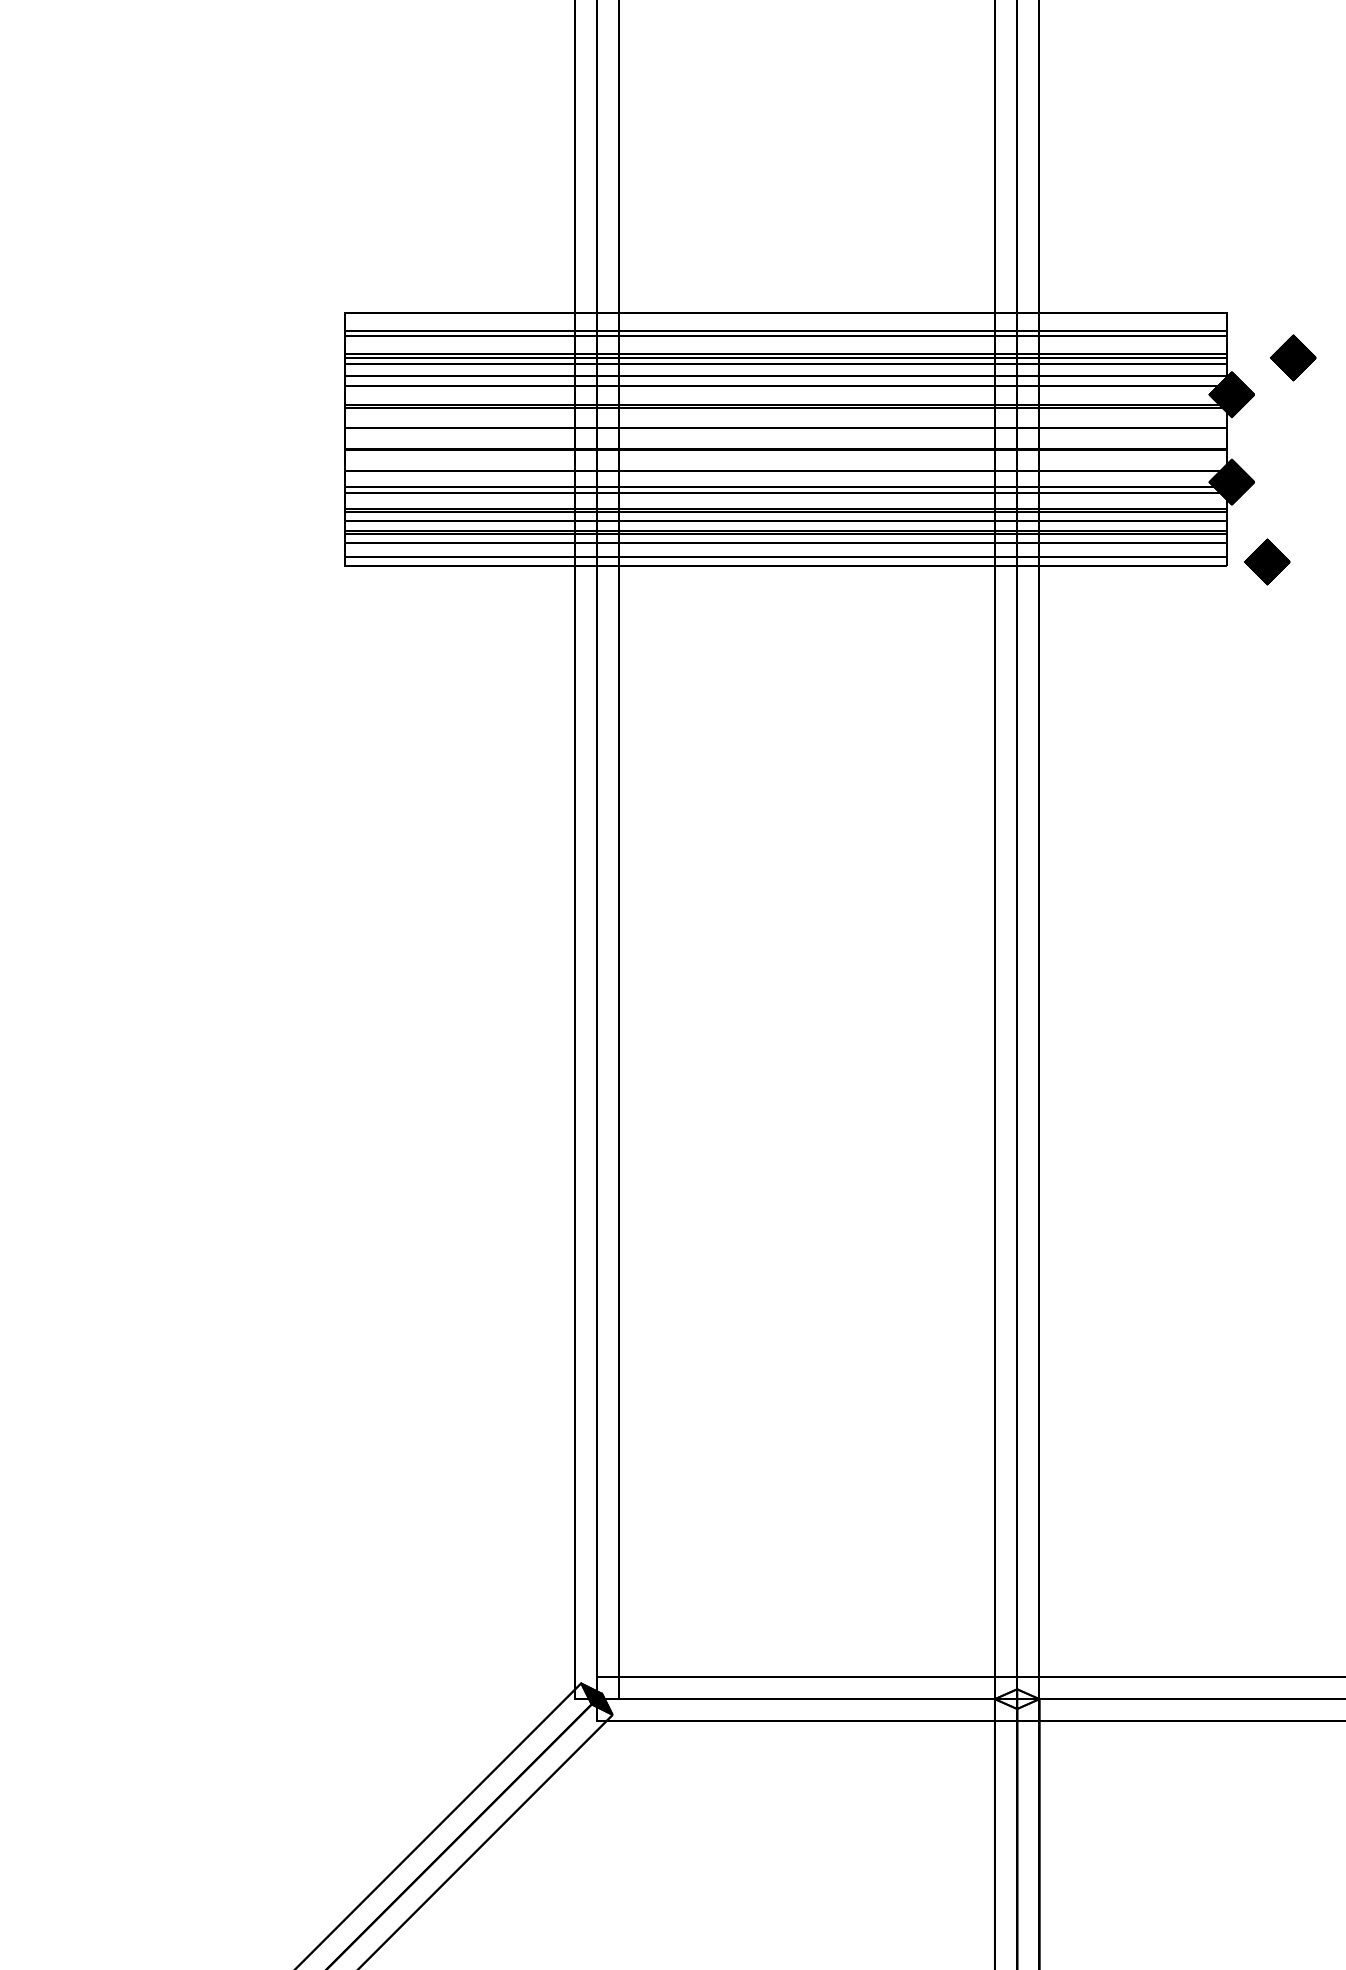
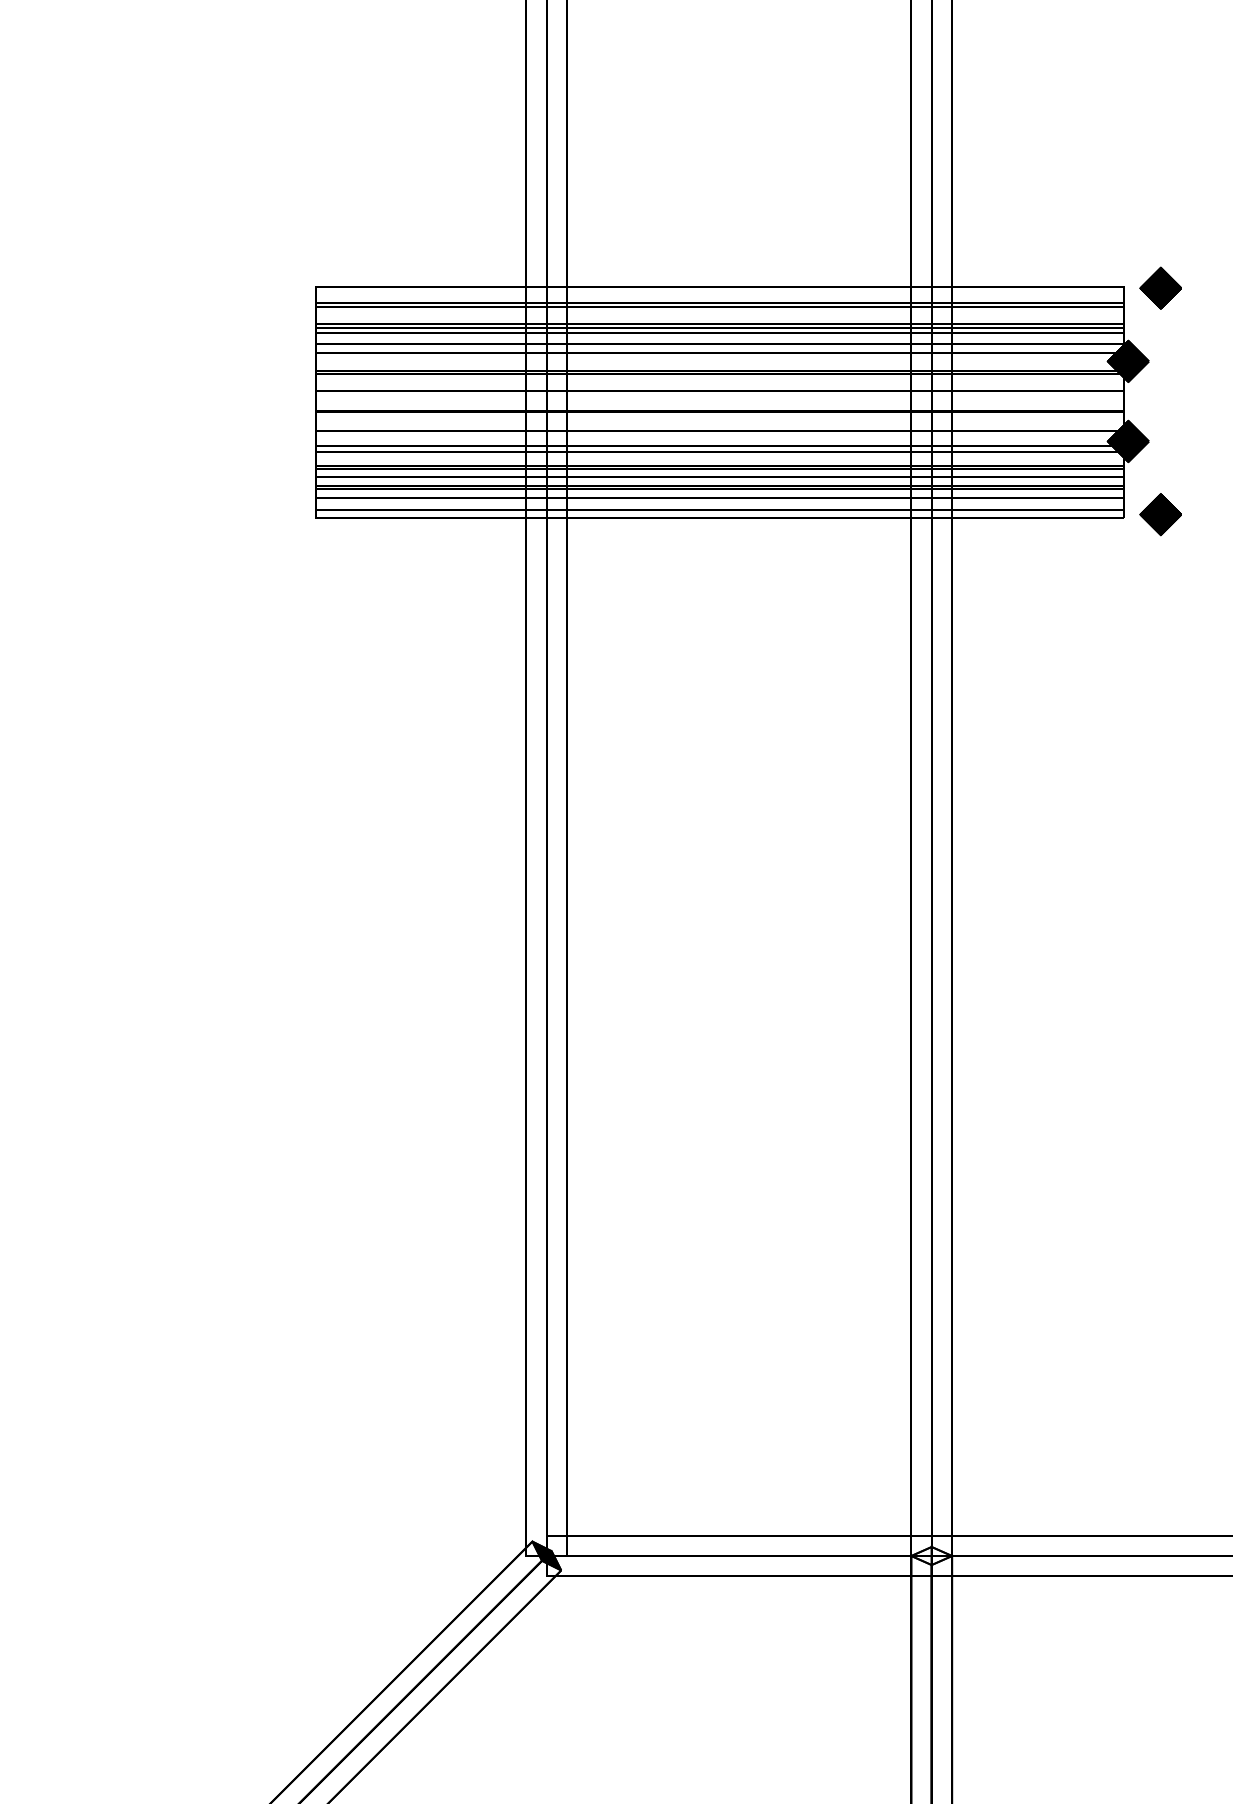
part: (1293, 357) -> (1160, 287), moved

